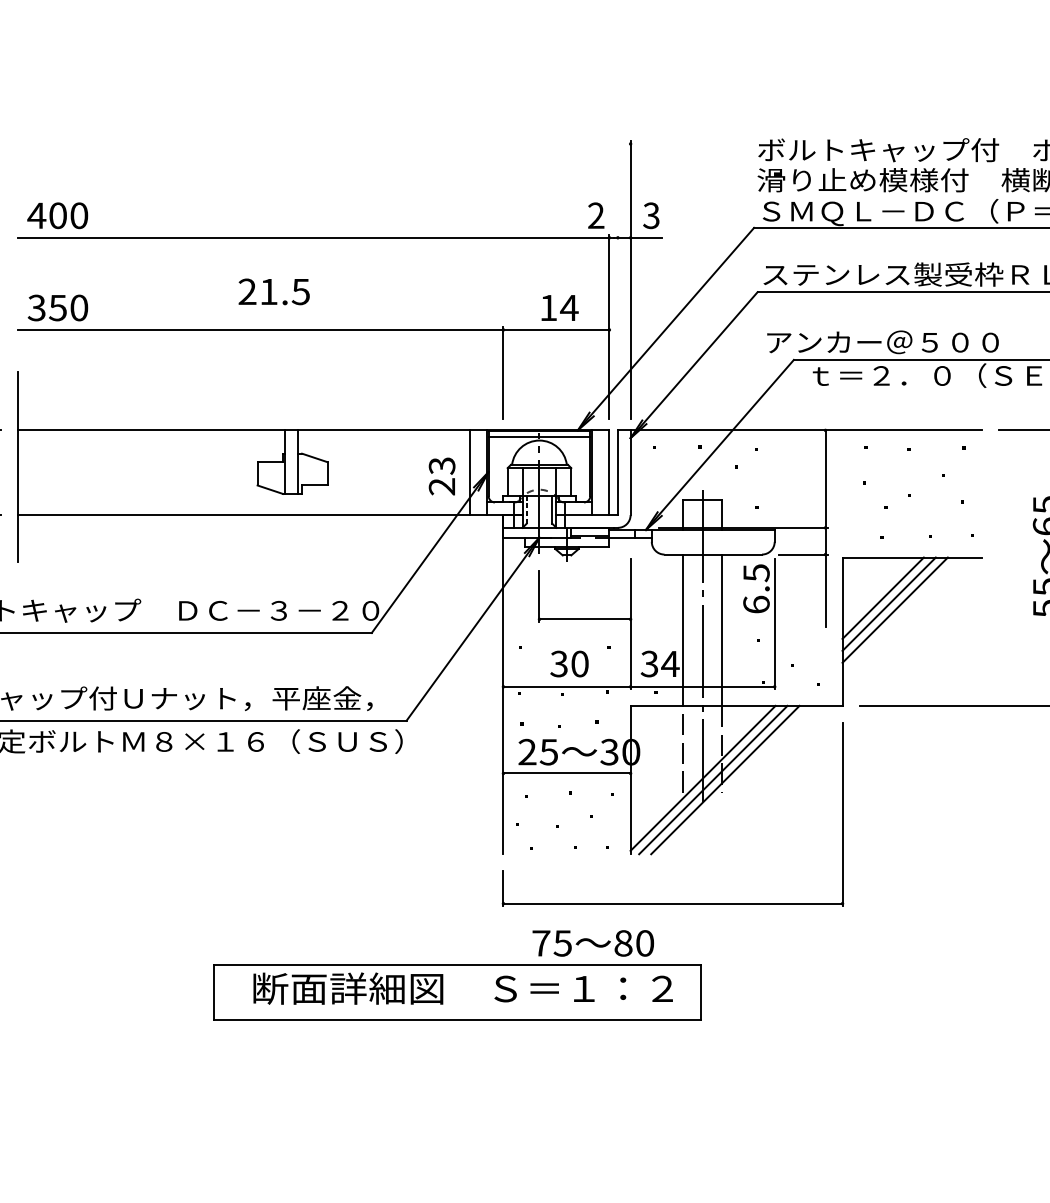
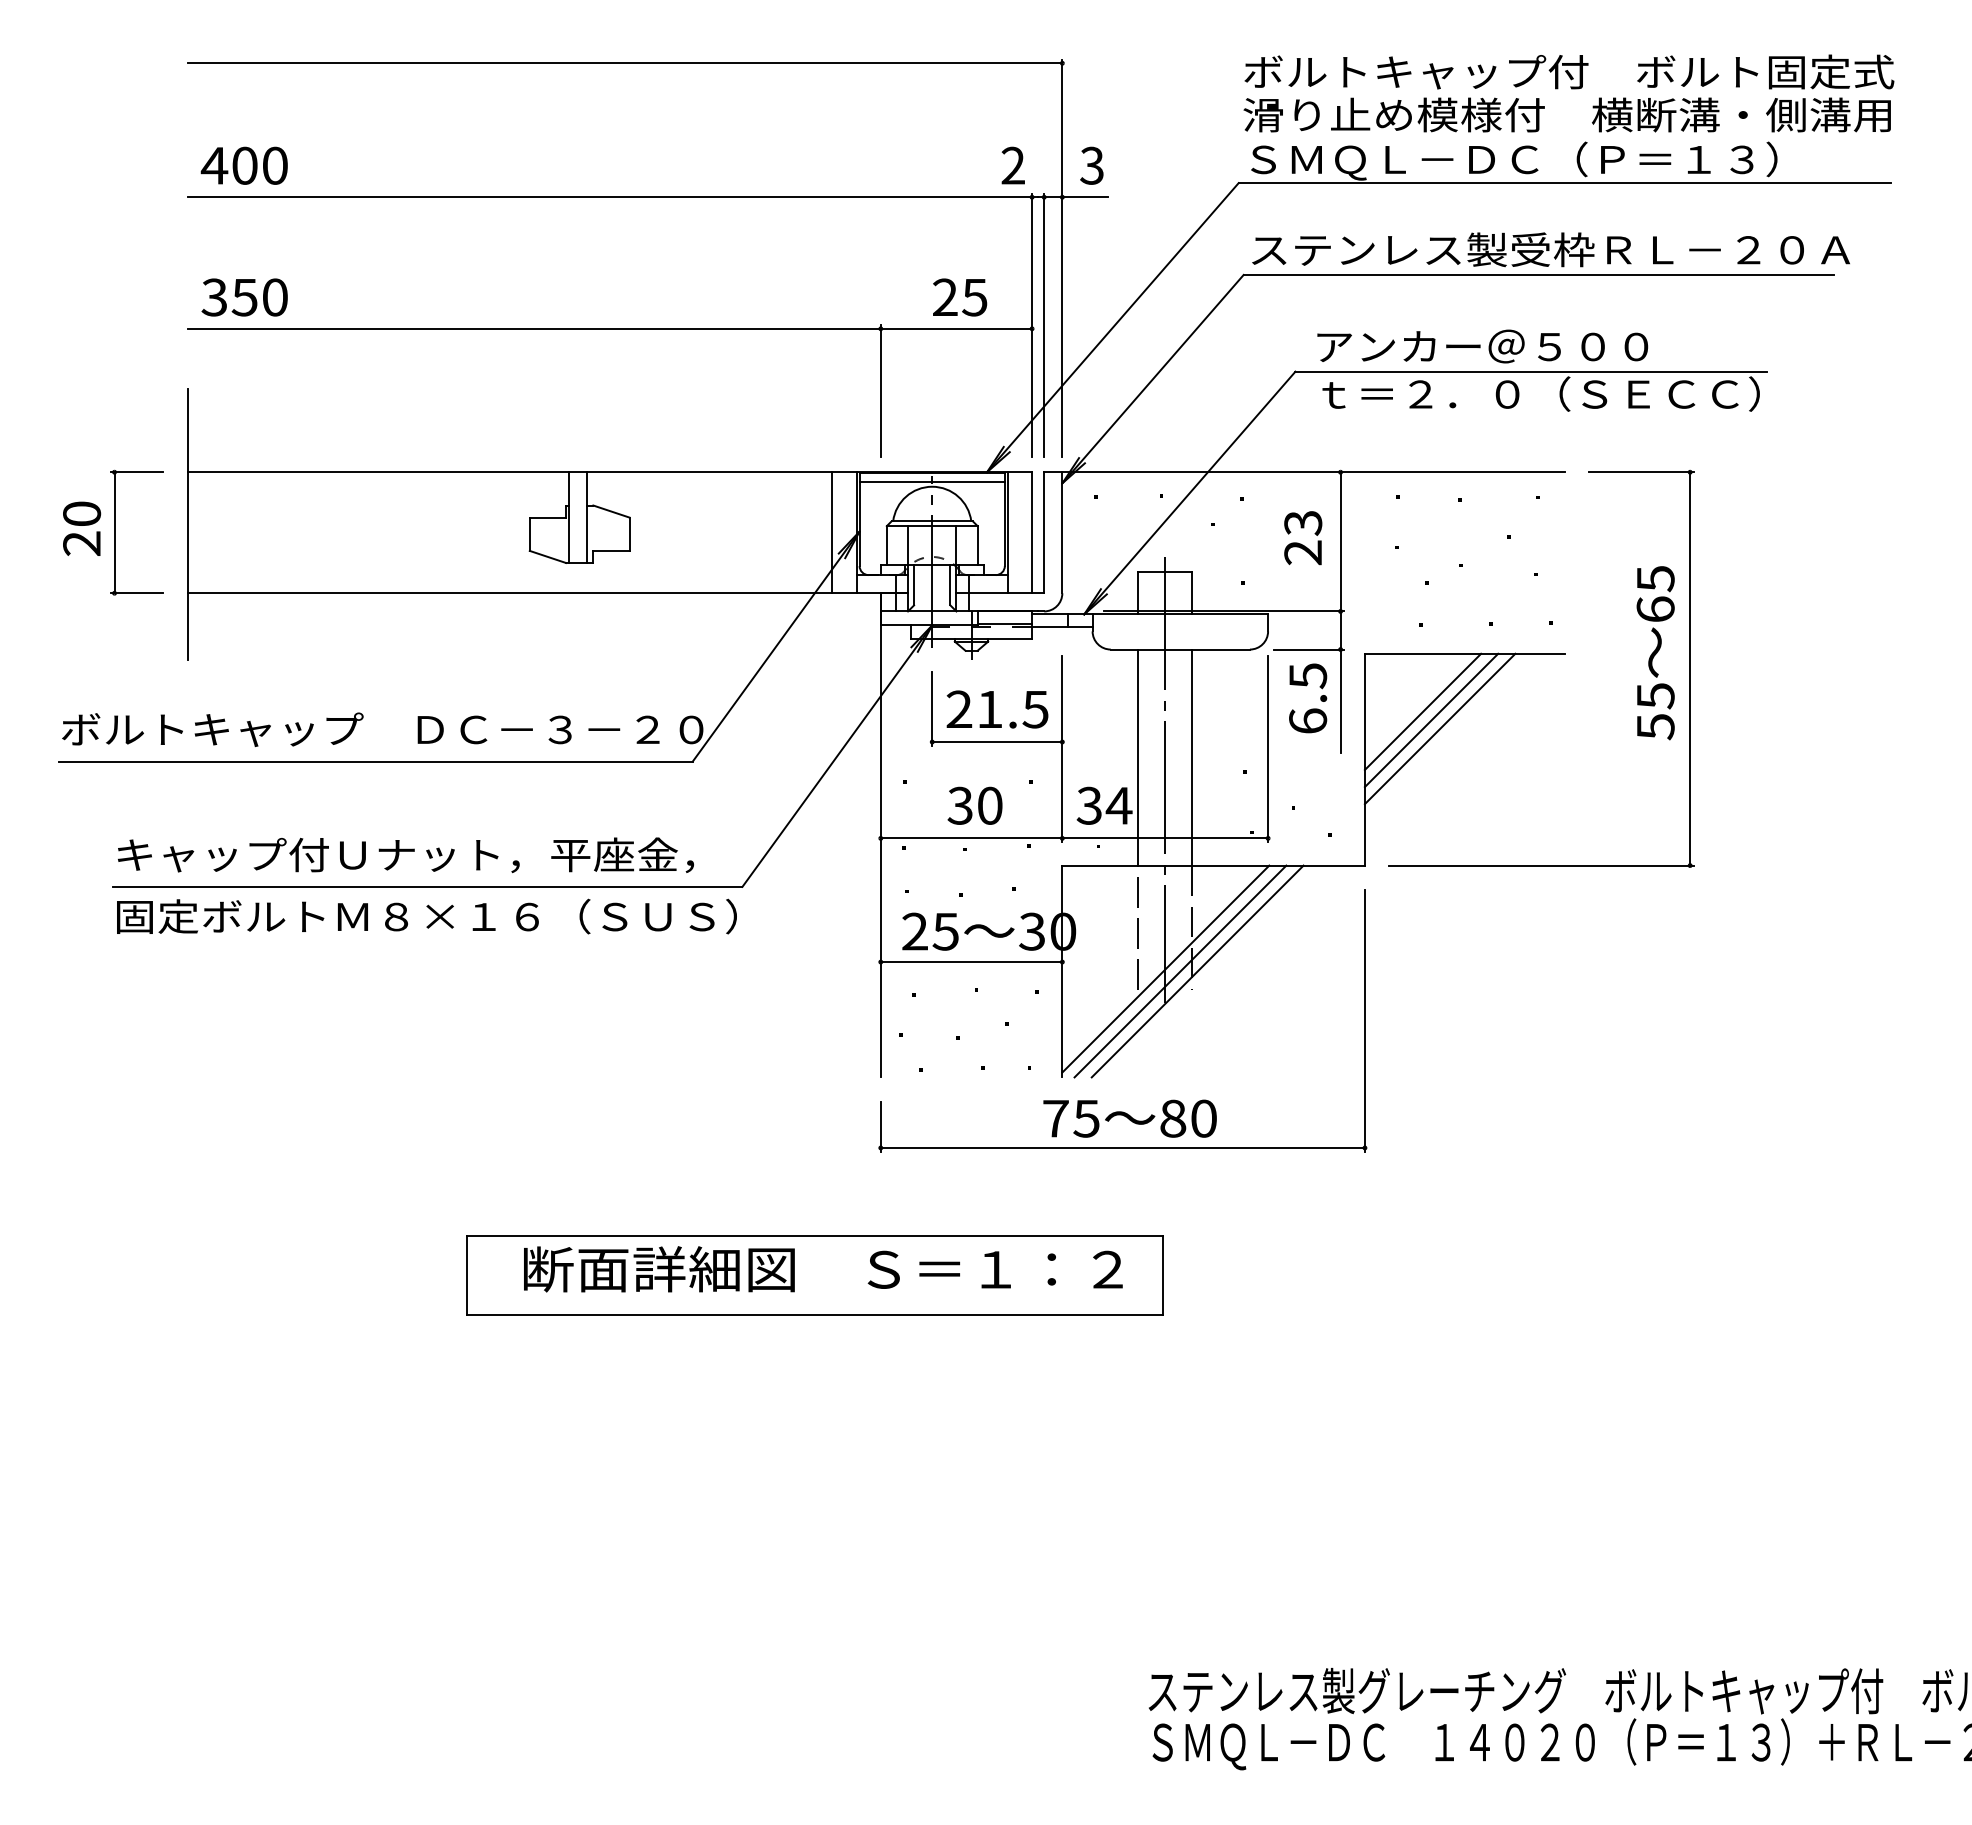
line: (323, 144) -> (624, 63), added
text: (274, 291) -> (997, 709), moved
text: (559, 307) -> (960, 297), 14 -> 25
line: (618, 326) -> (1044, 324), added
text: (882, 342) -> (1482, 346), moved
text: (442, 476) -> (1303, 538), moved
line: (527, 509) -> (914, 585), dashed -> solid
text: (756, 588) -> (1308, 698), moved
text: (592, 943) -> (1129, 1118), moved

